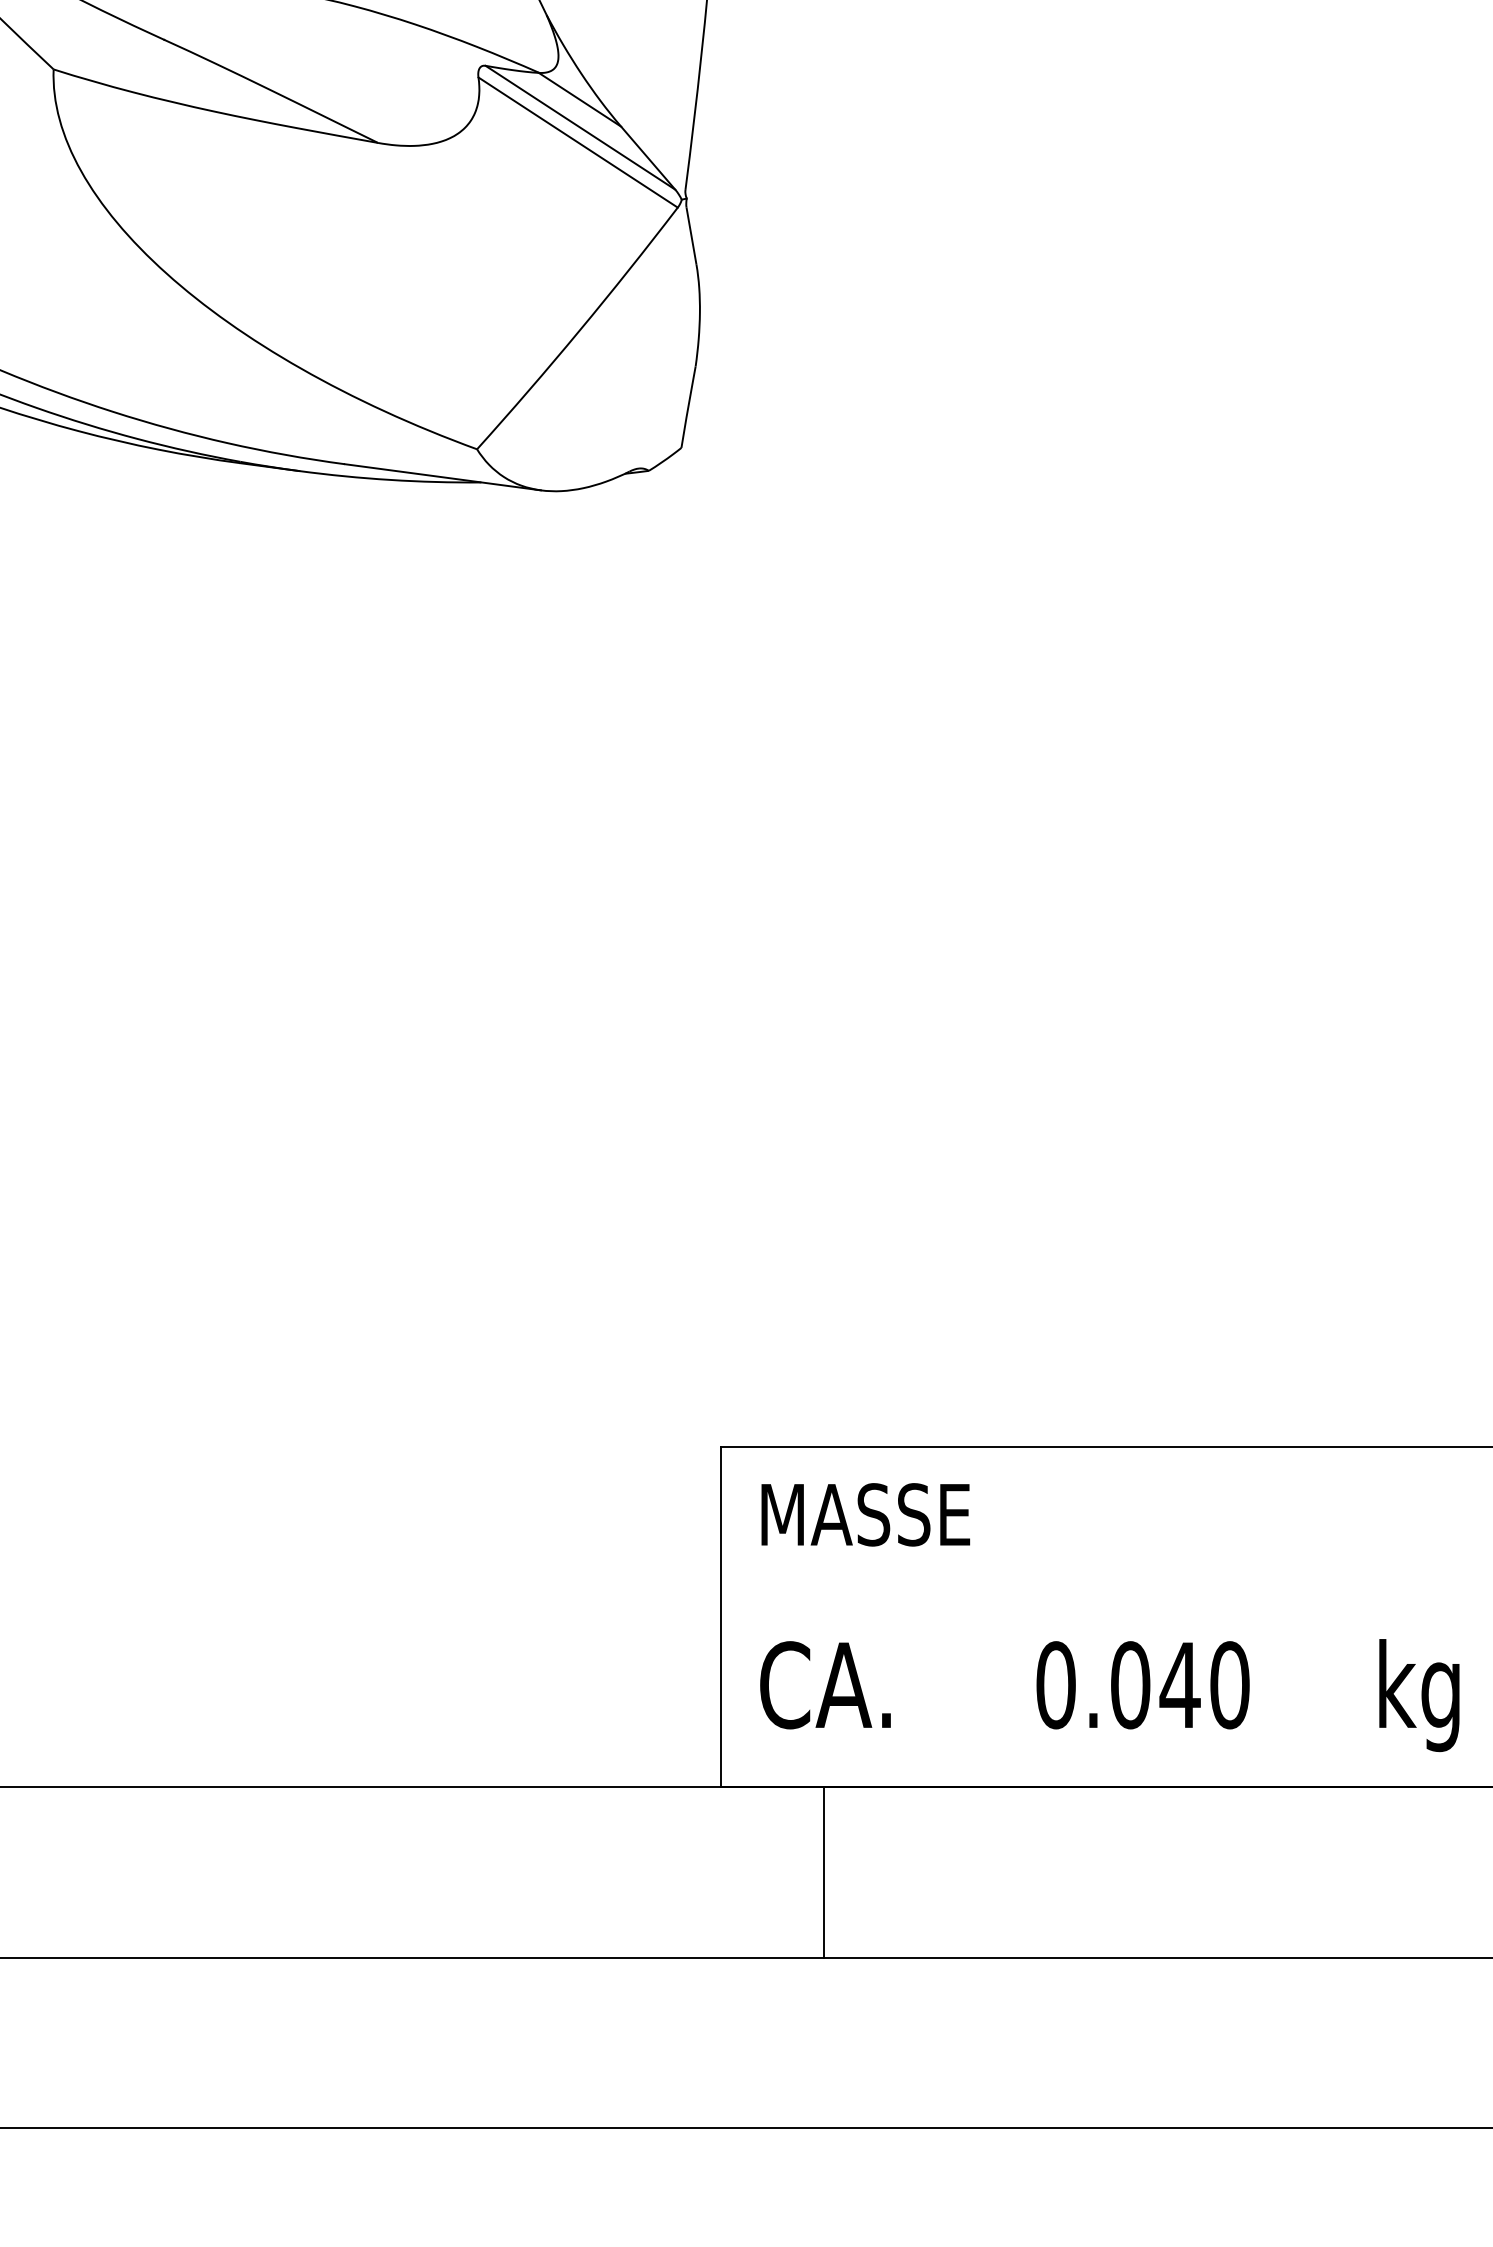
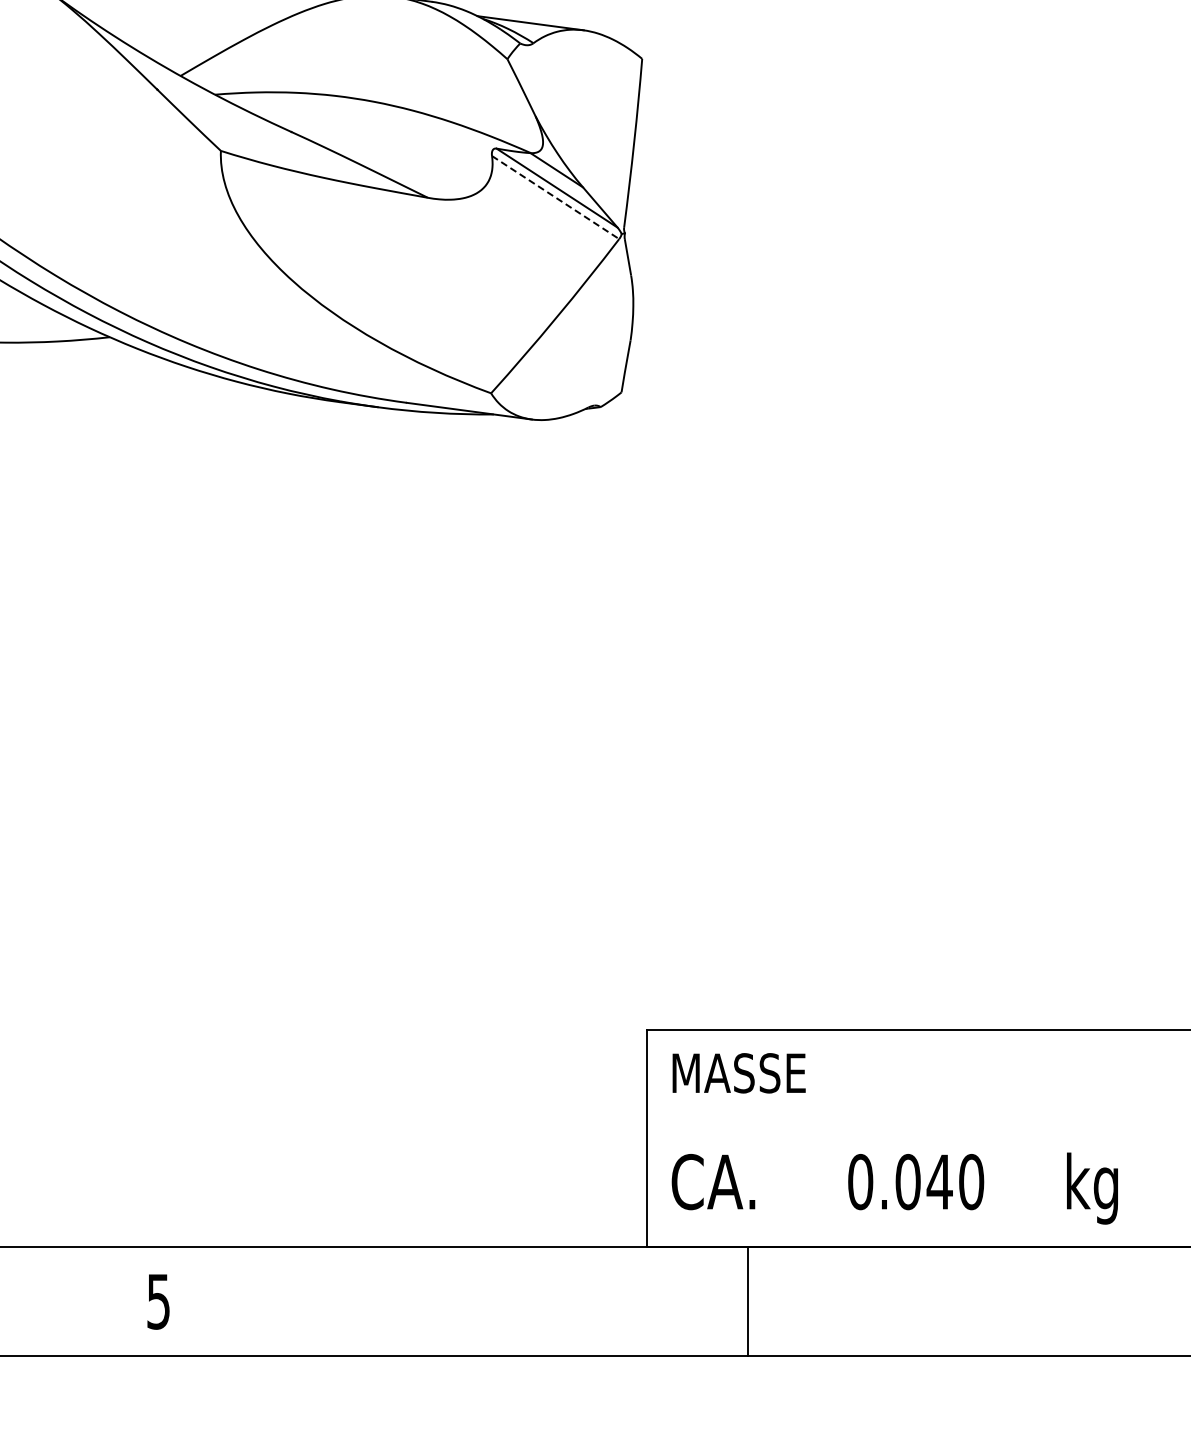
line: (577, 142) -> (555, 197), solid -> dashed
line: (823, 1872) -> (748, 1301), moved

